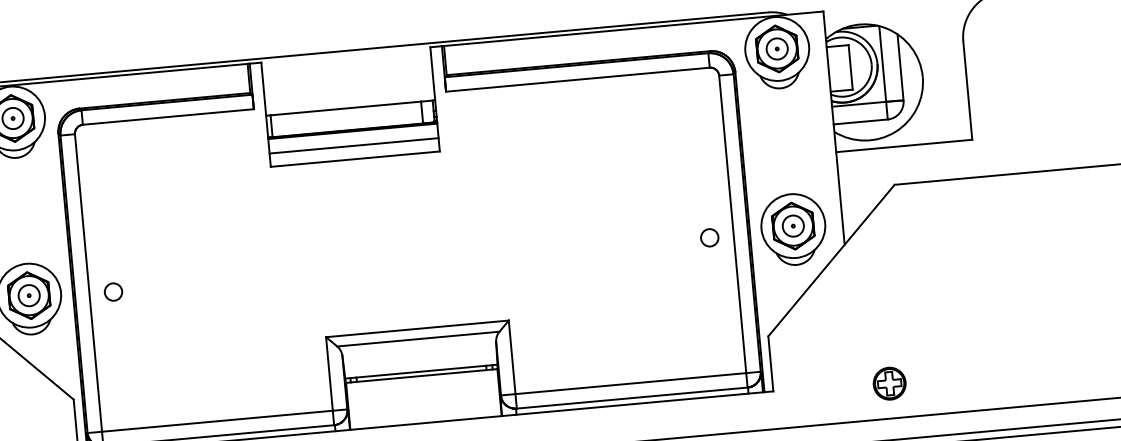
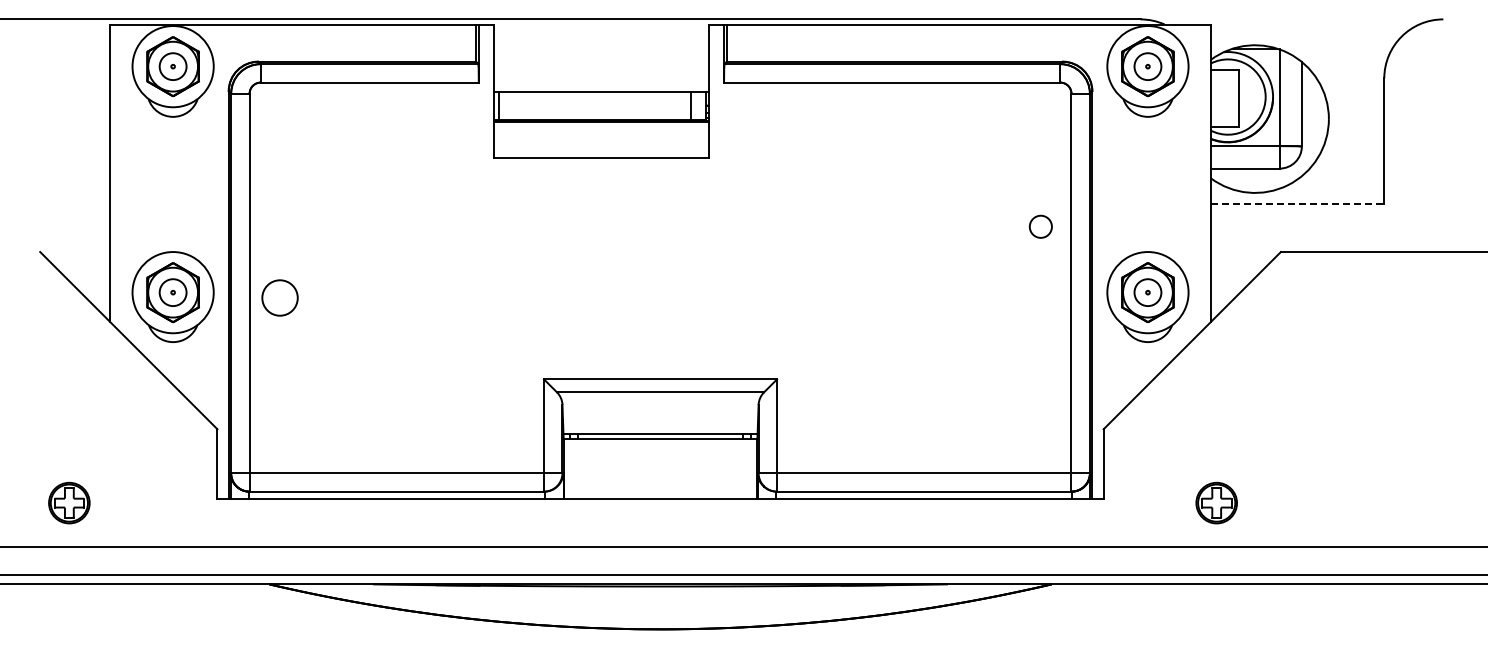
line: (354, 145) -> (601, 140), removed
line: (904, 146) -> (1297, 204), solid -> dashed
circle: (709, 237) -> (1040, 226), moved
circle: (113, 291) -> (280, 297), size x1.6
part: (889, 383) -> (1216, 502), moved

